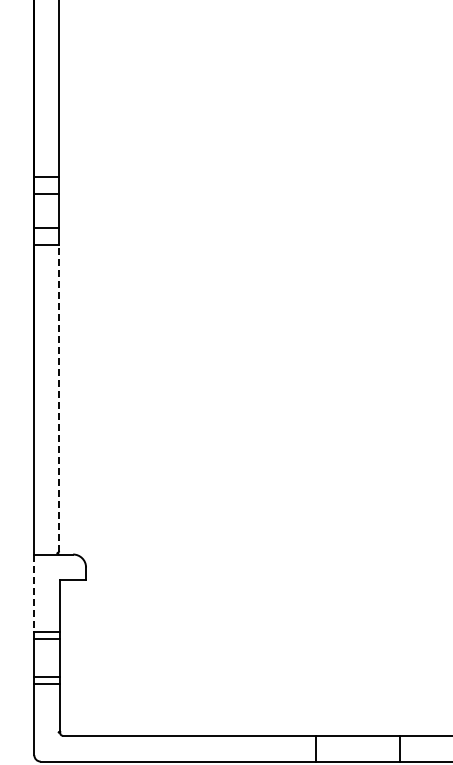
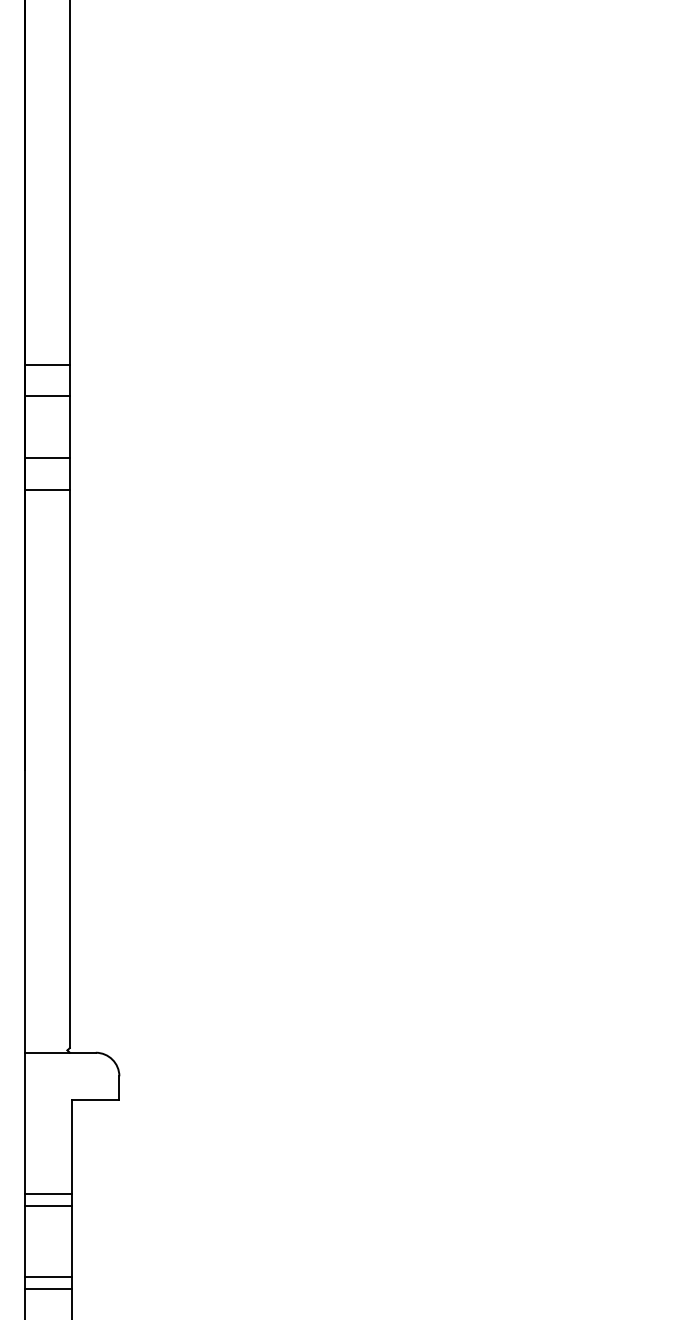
line: (58, 398) -> (69, 768), dashed -> solid
line: (34, 593) -> (25, 1123), dashed -> solid

